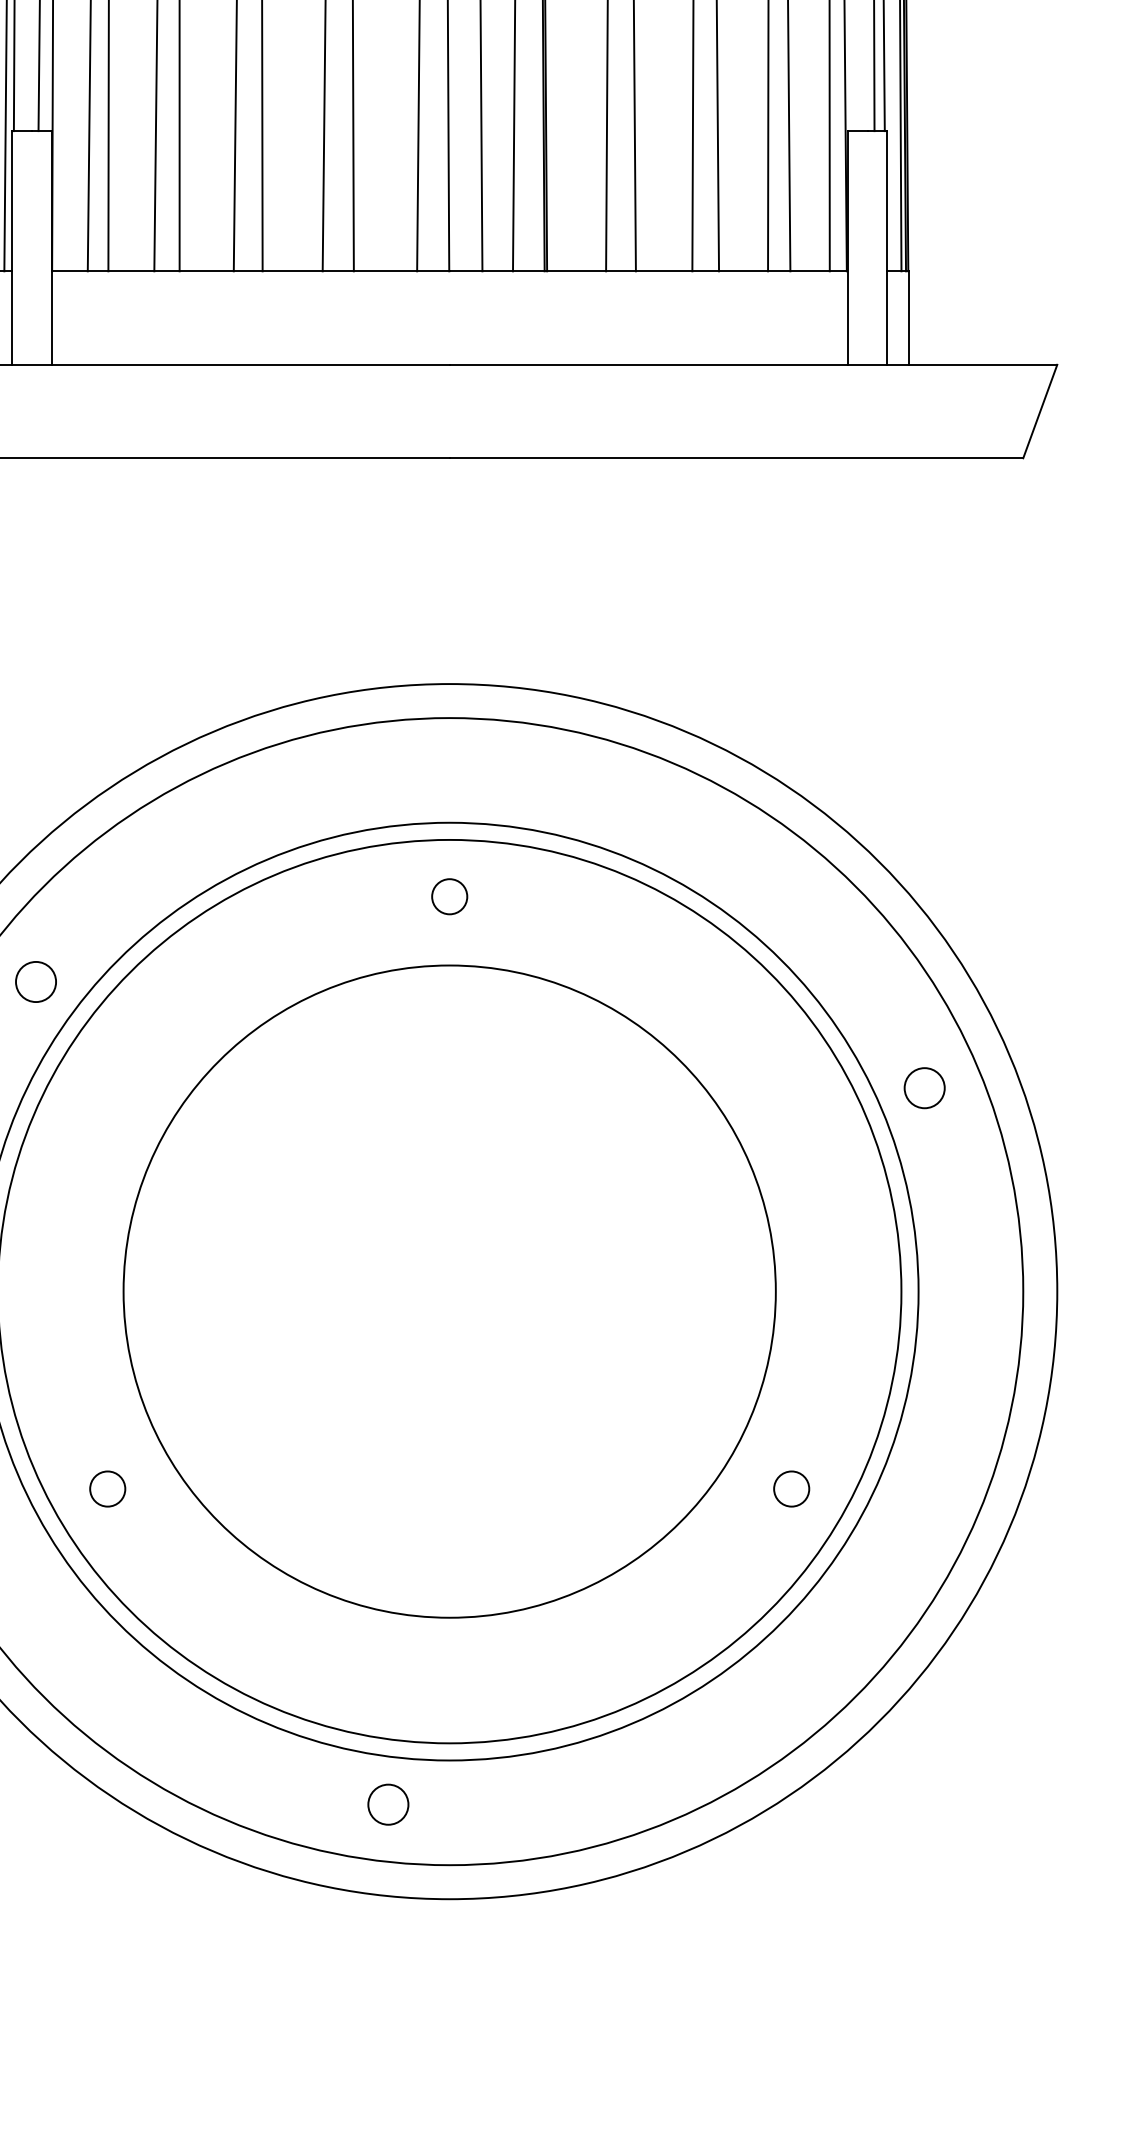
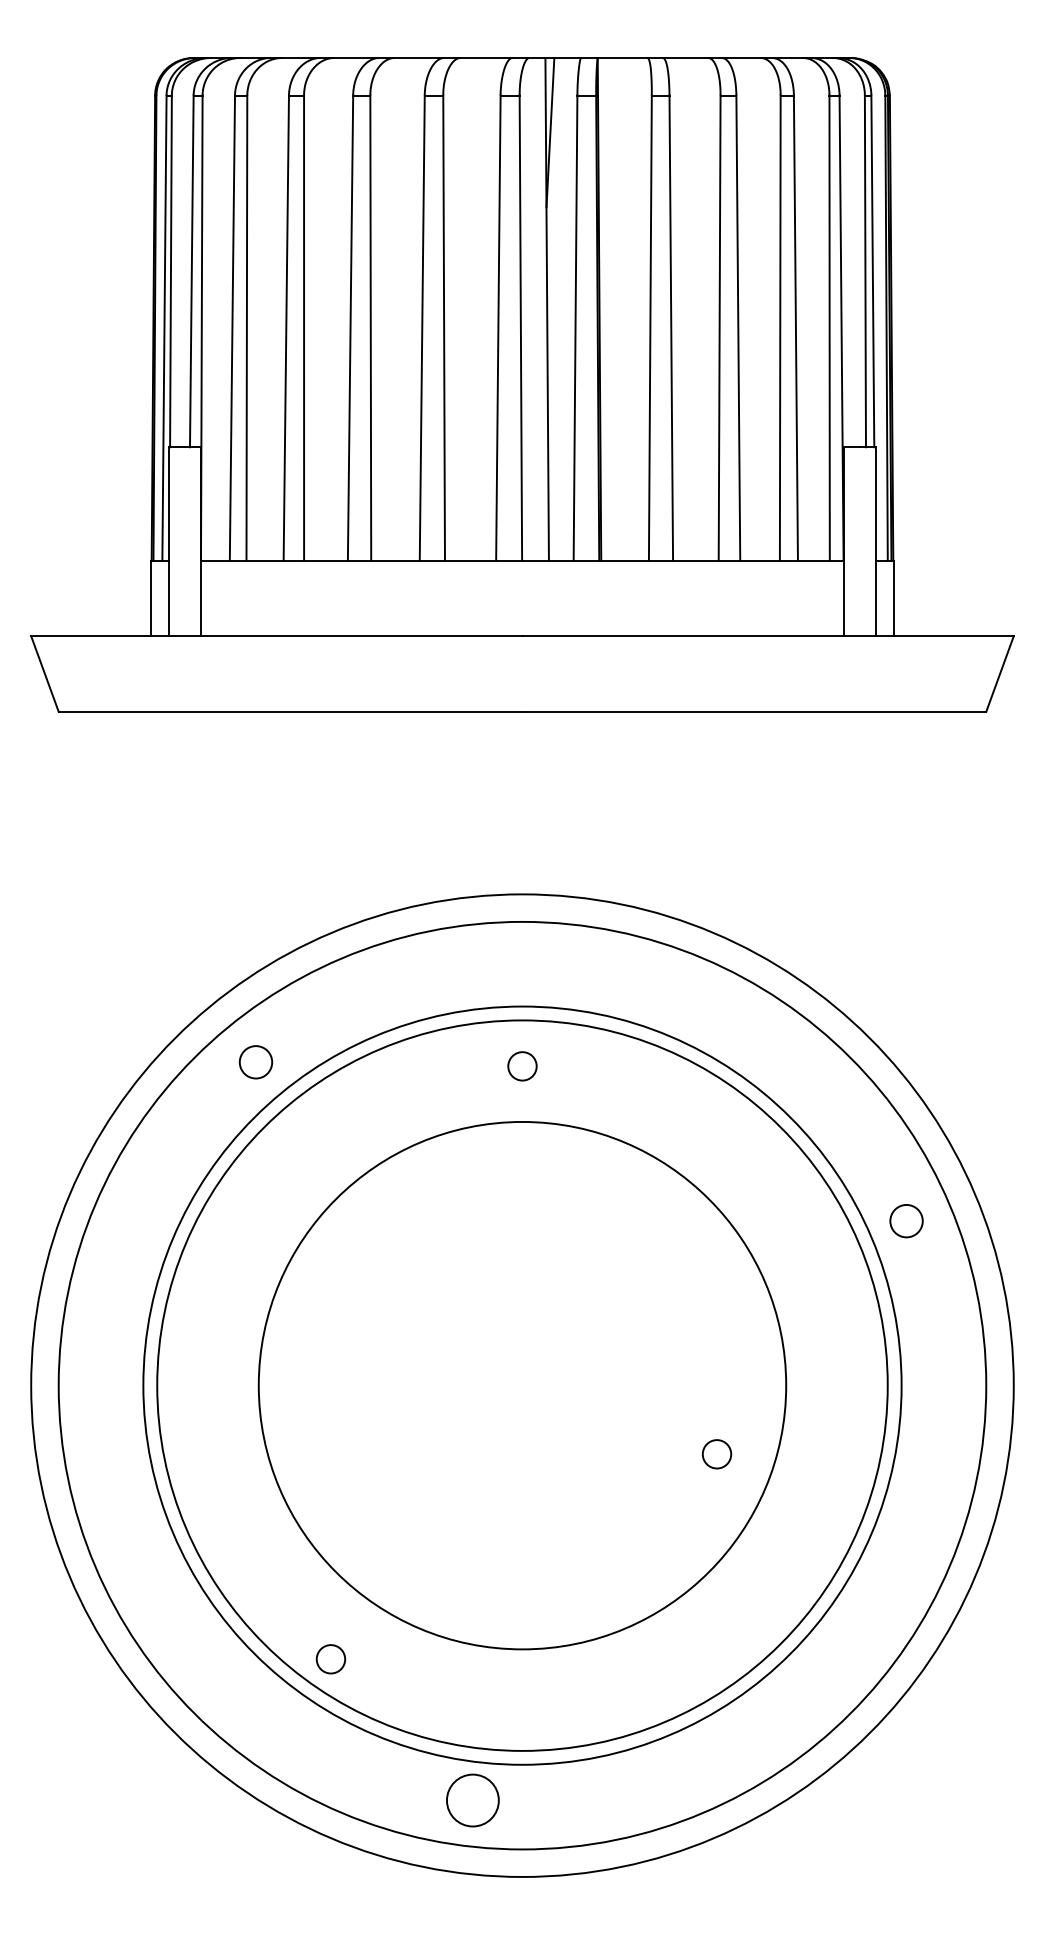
circle: (35, 982) -> (255, 1062), moved
circle: (107, 1489) -> (330, 1659), moved
circle: (791, 1489) -> (716, 1454), moved
circle: (387, 1804) -> (472, 1800), size x1.6

